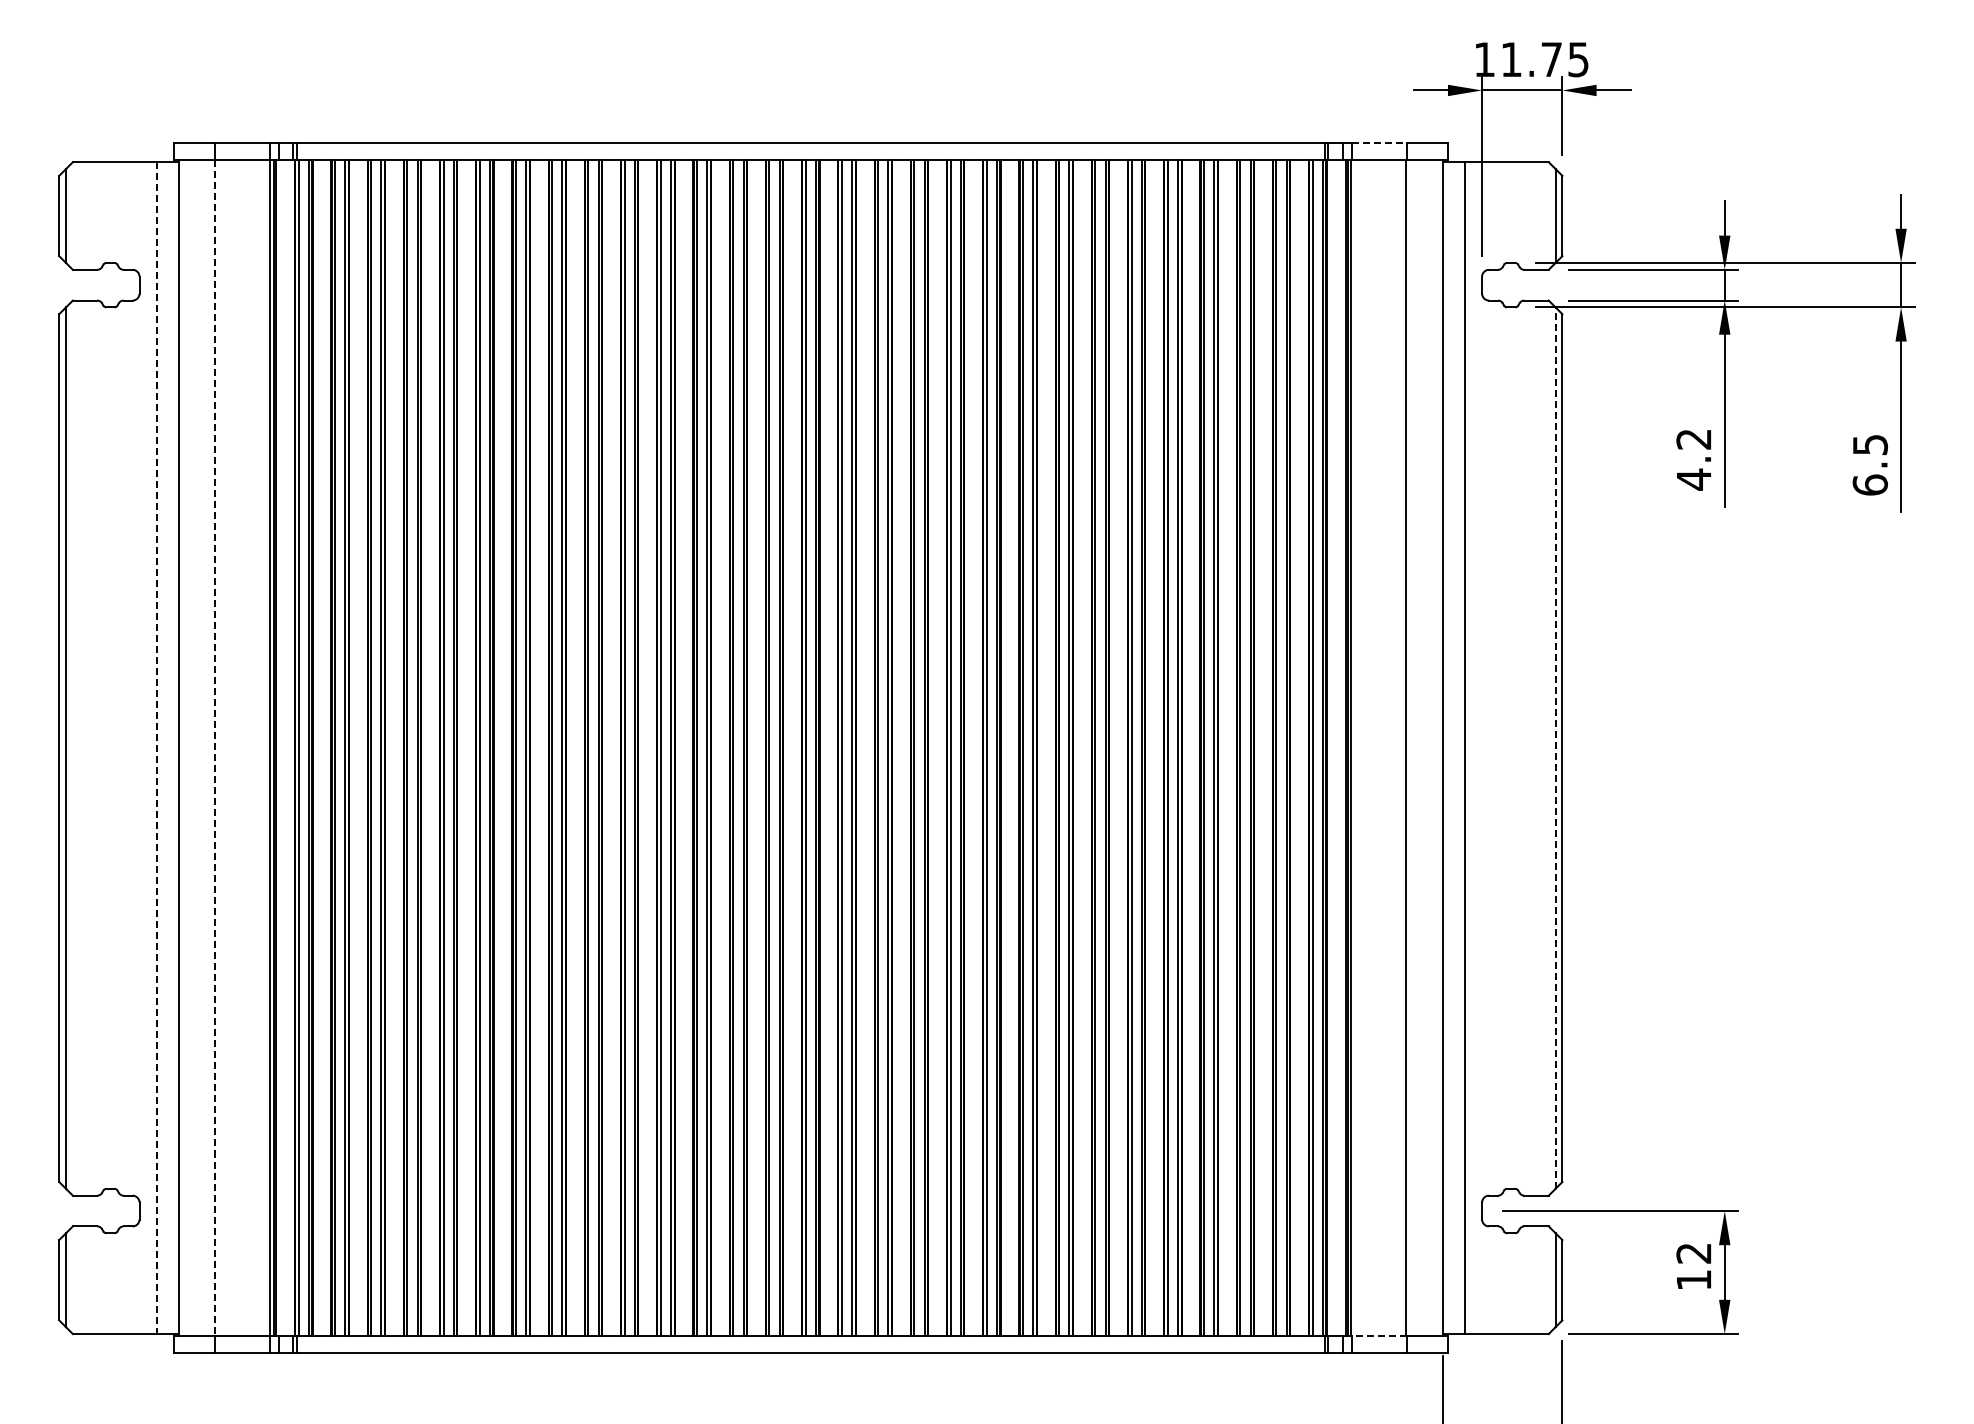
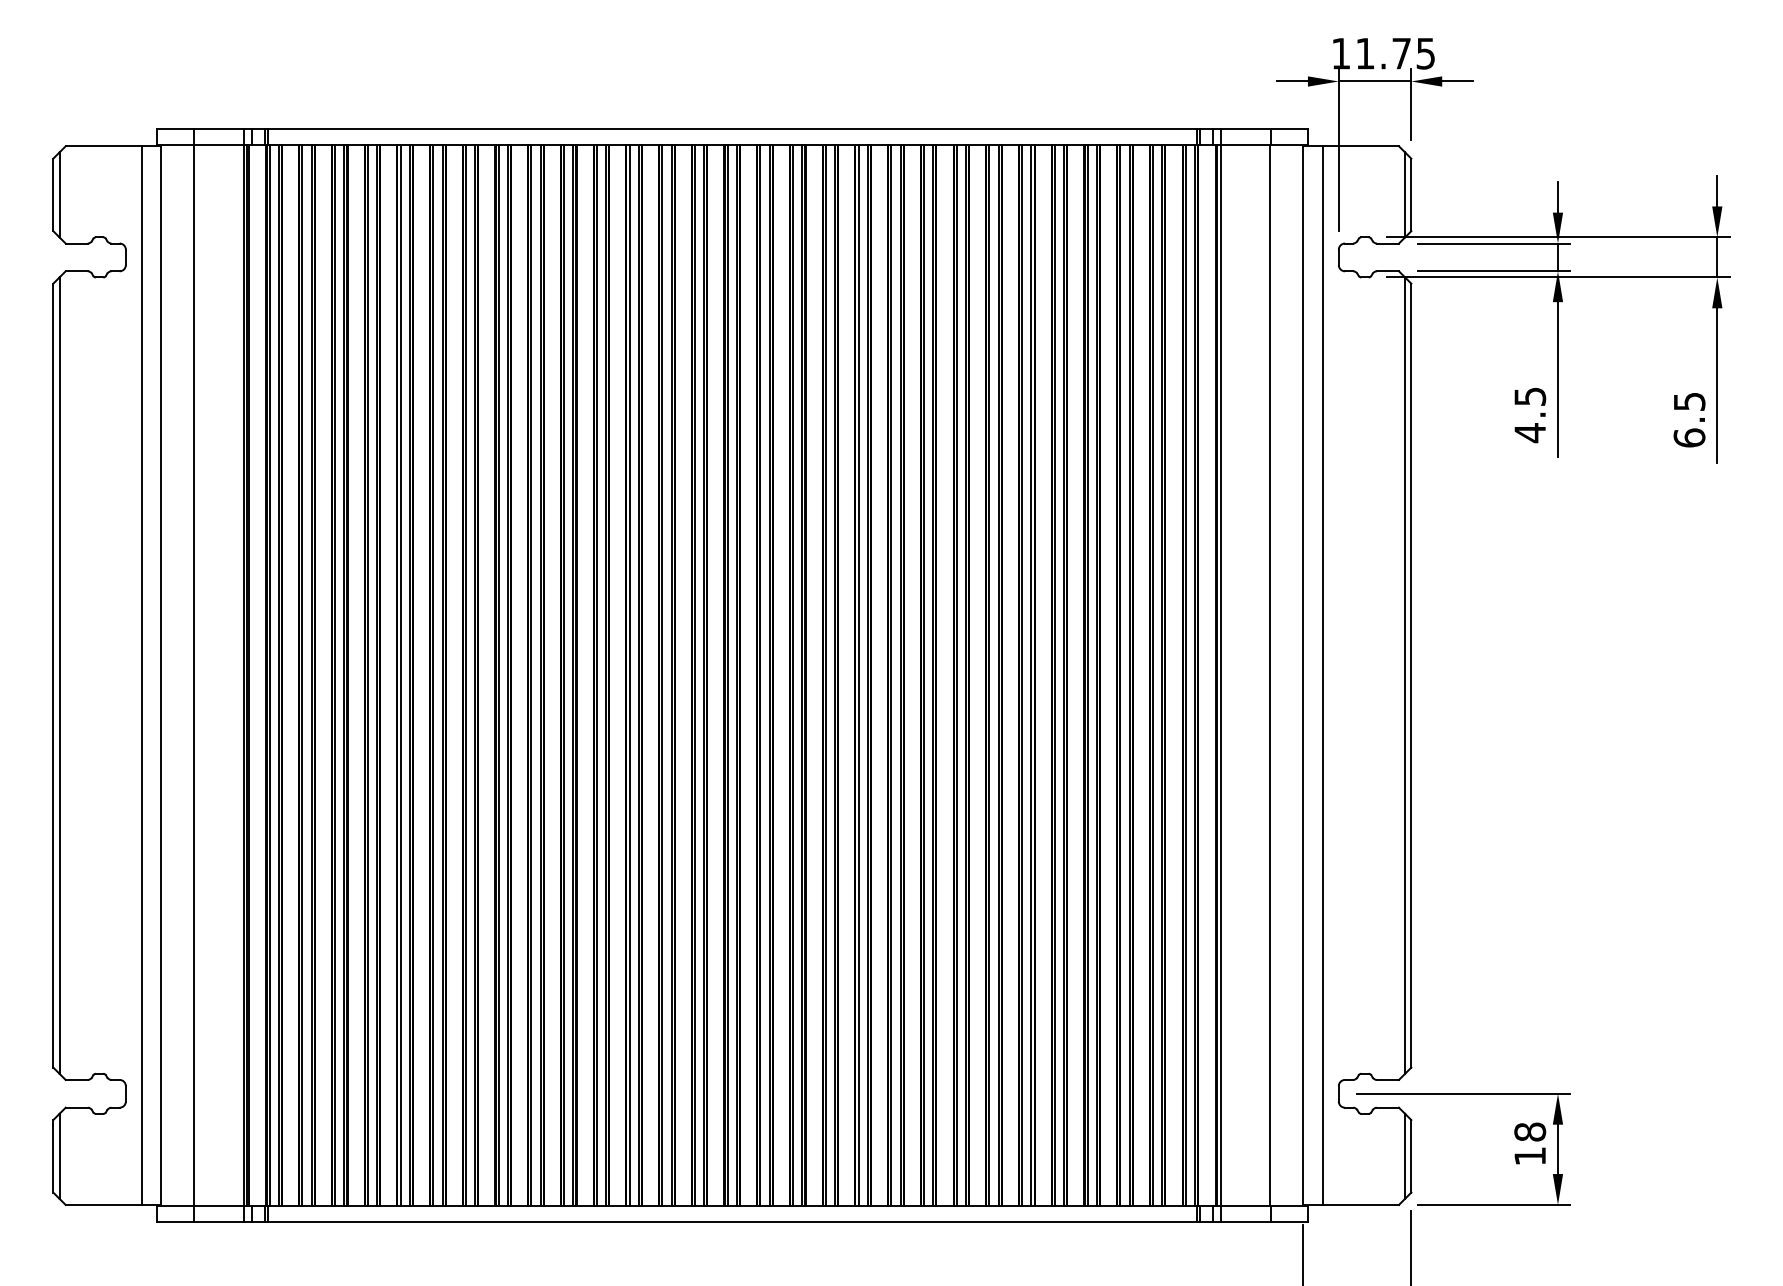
line: (1379, 143) -> (1246, 129), dashed -> solid
text: (1693, 439) -> (1529, 396), 4.2 -> 4.5
line: (156, 748) -> (141, 675), dashed -> solid
line: (215, 748) -> (194, 675), dashed -> solid
line: (1555, 748) -> (1405, 675), dashed -> solid
text: (1693, 1252) -> (1529, 1131), 12 -> 18
line: (1379, 1335) -> (1246, 1206), dashed -> solid

